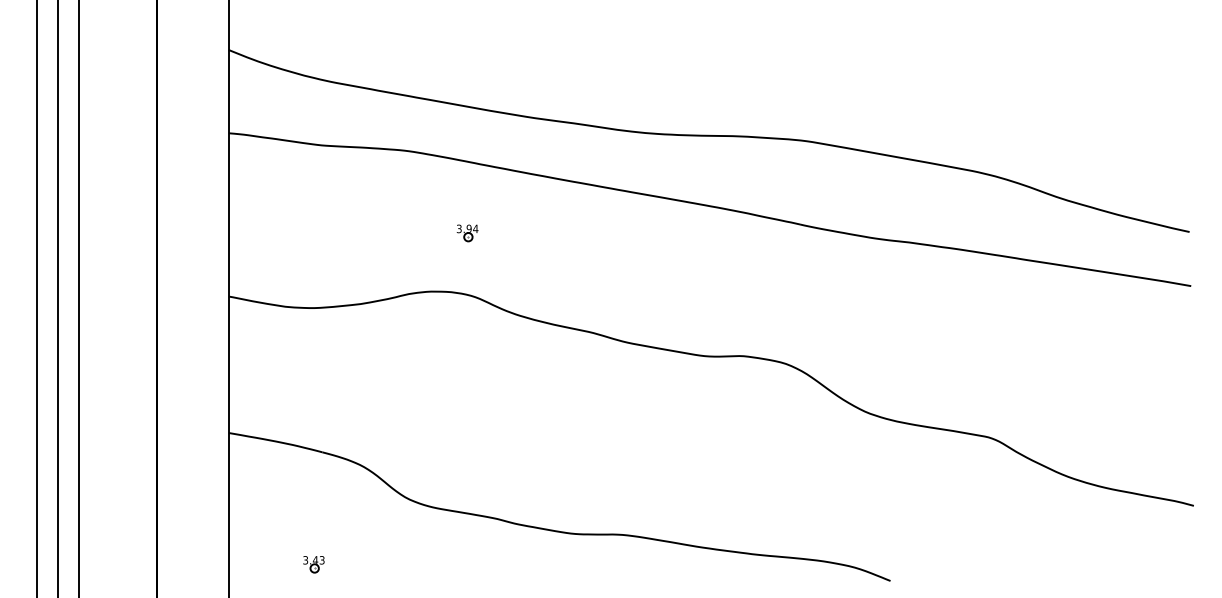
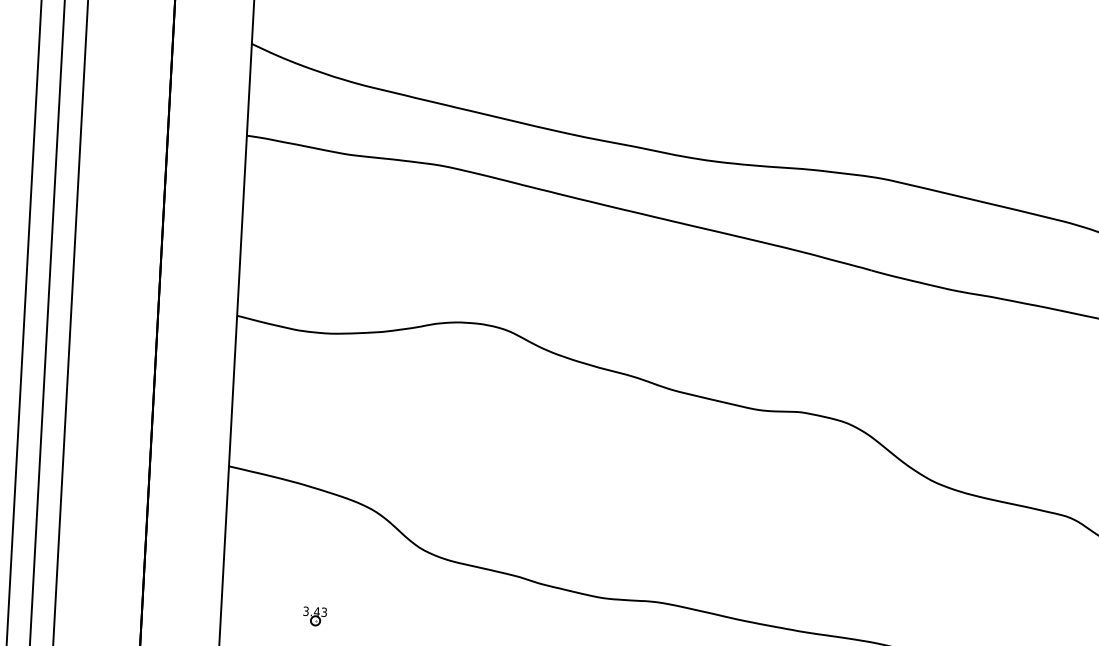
part: (467, 233) -> (504, 260), removed

